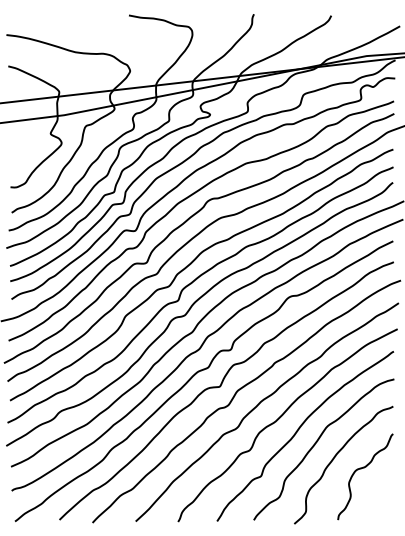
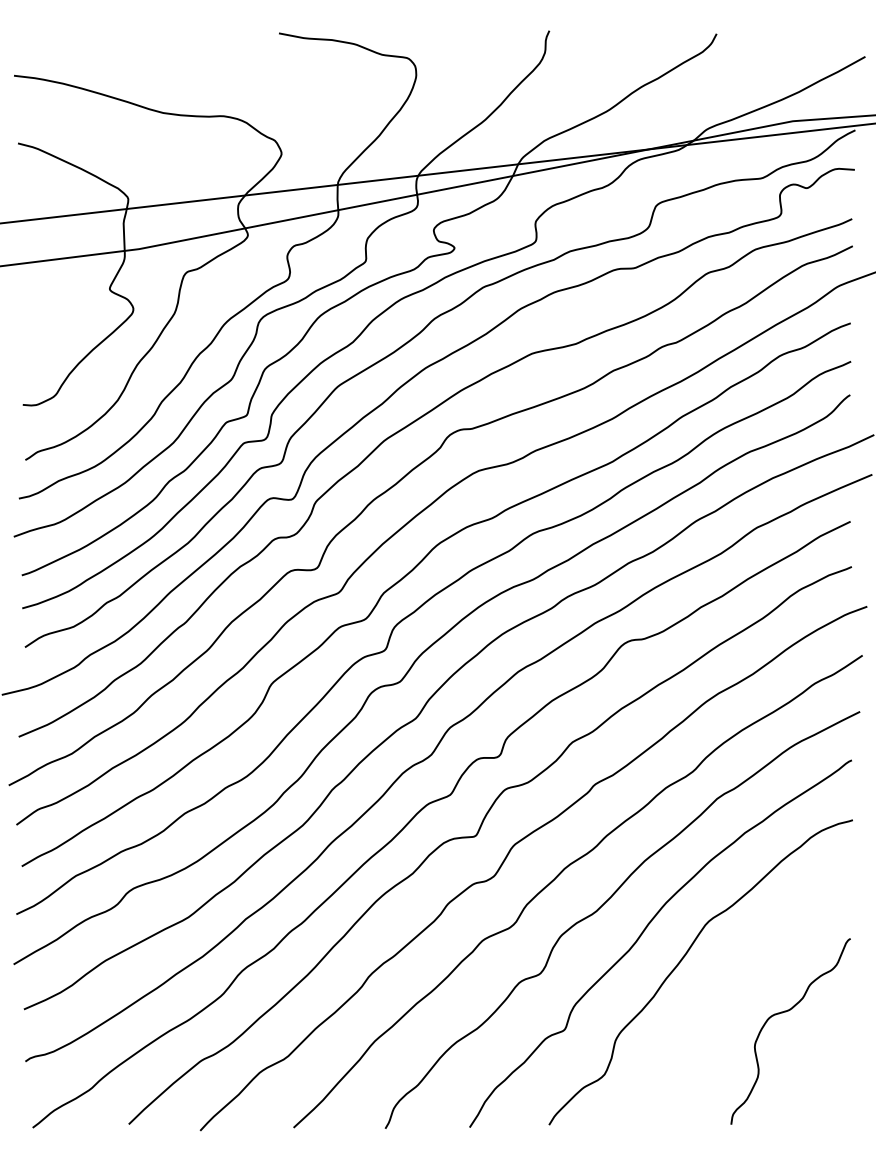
curve: (334, 459) -> (723, 993), removed

